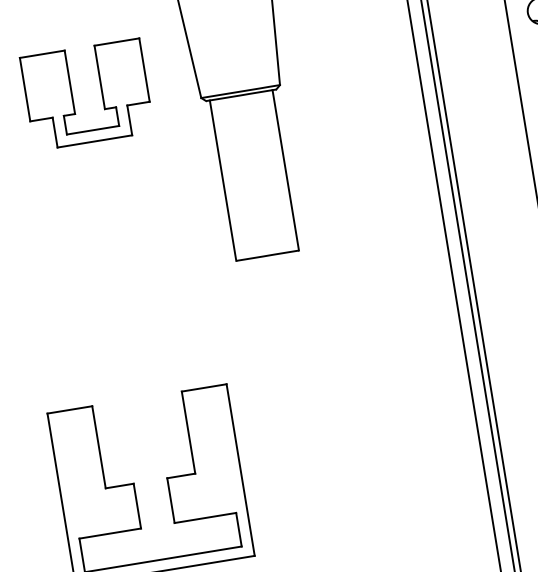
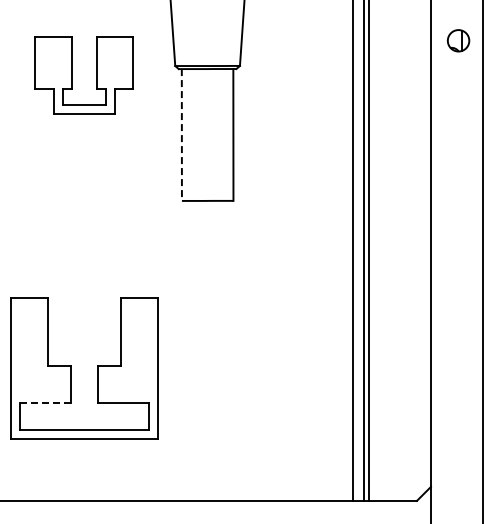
part: (72, 97) -> (72, 75), moved
line: (222, 181) -> (181, 135), solid -> dashed
line: (110, 533) -> (45, 402), solid -> dashed

